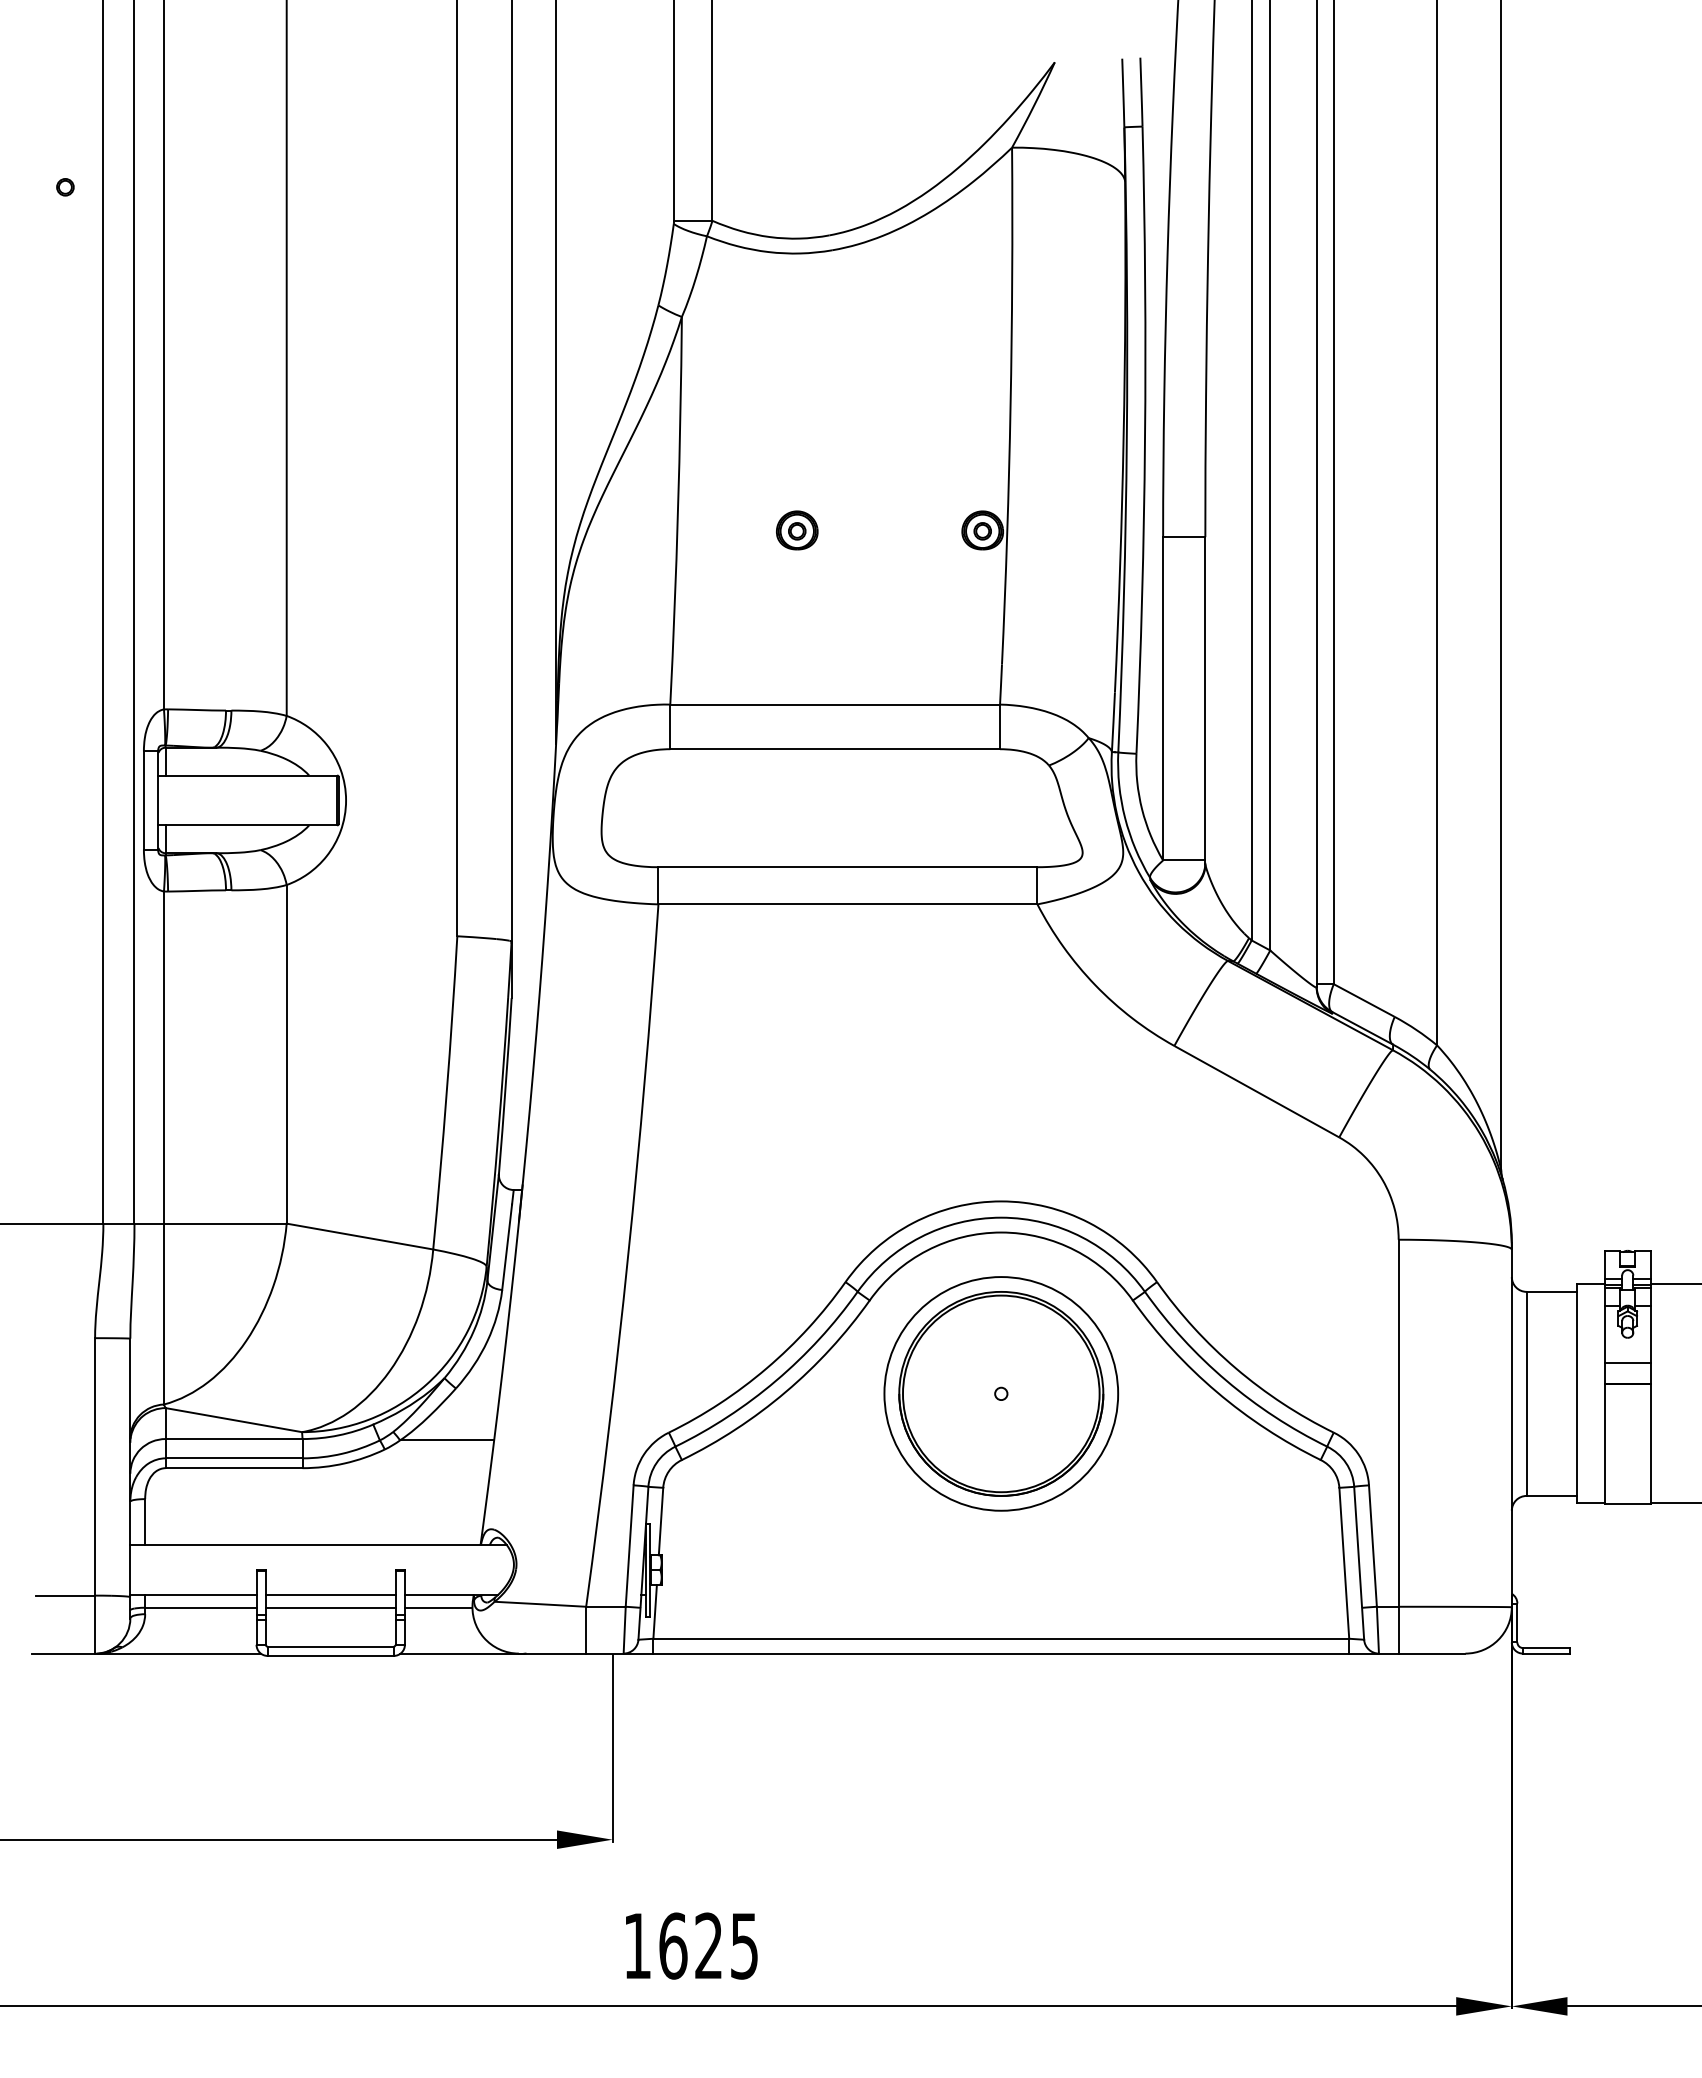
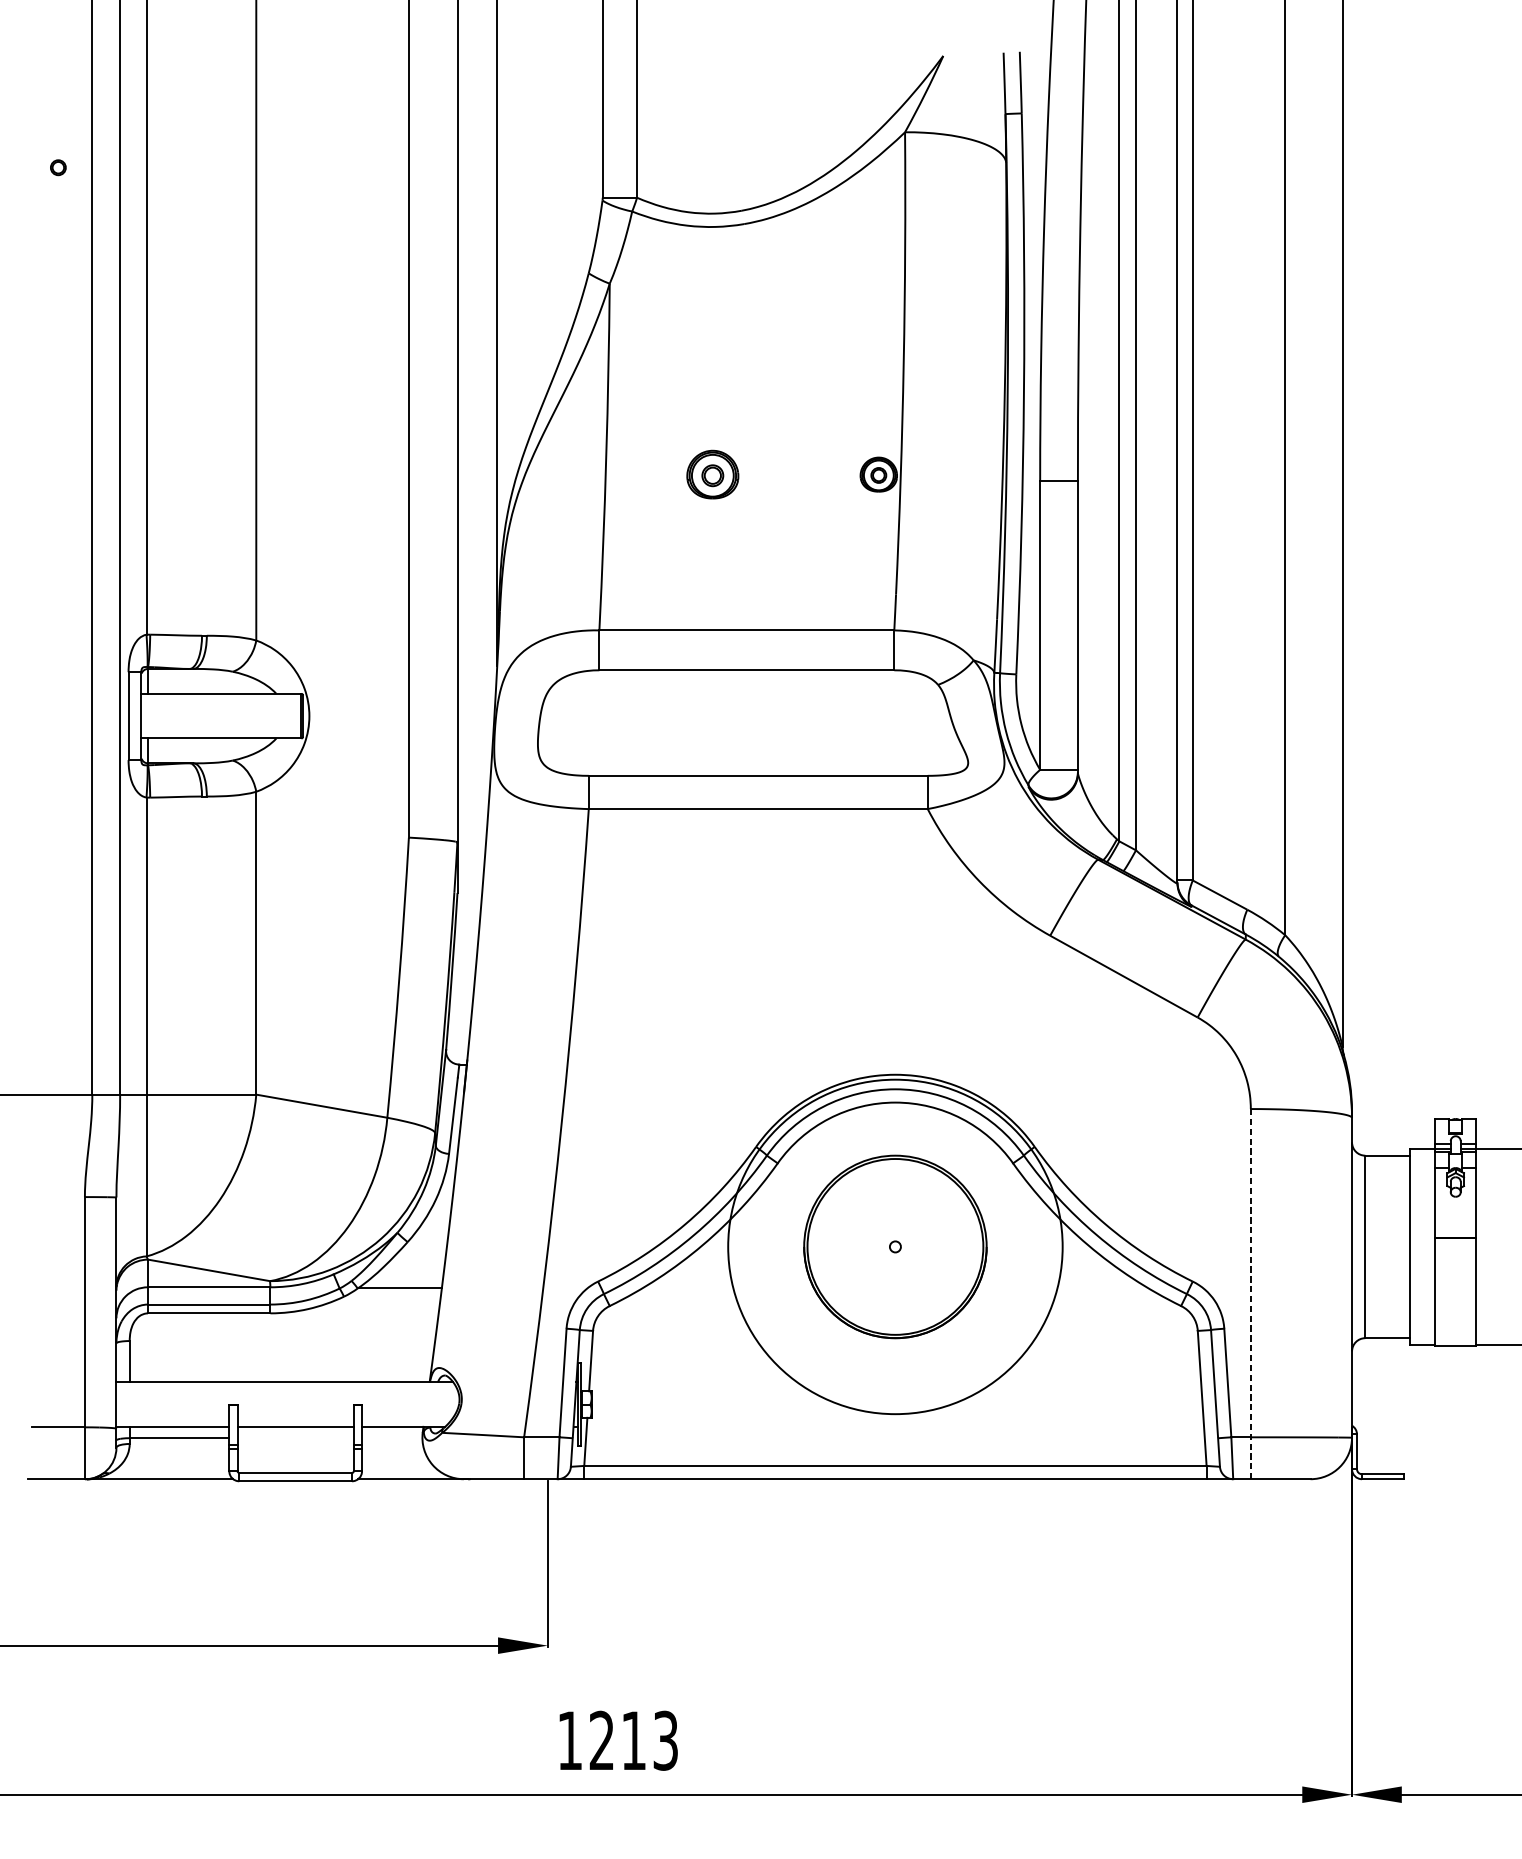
part: (797, 530) -> (713, 474), size x1.4
line: (1627, 1362) -> (1455, 1218), removed
circle: (1001, 1393) -> (895, 1246), size x1.6
line: (1398, 1446) -> (1250, 1293), solid -> dashed
line: (330, 1607) -> (295, 1437), removed
line: (438, 1607) -> (392, 1437), removed
text: (708, 1945) -> (633, 1740), 1625 -> 1213

